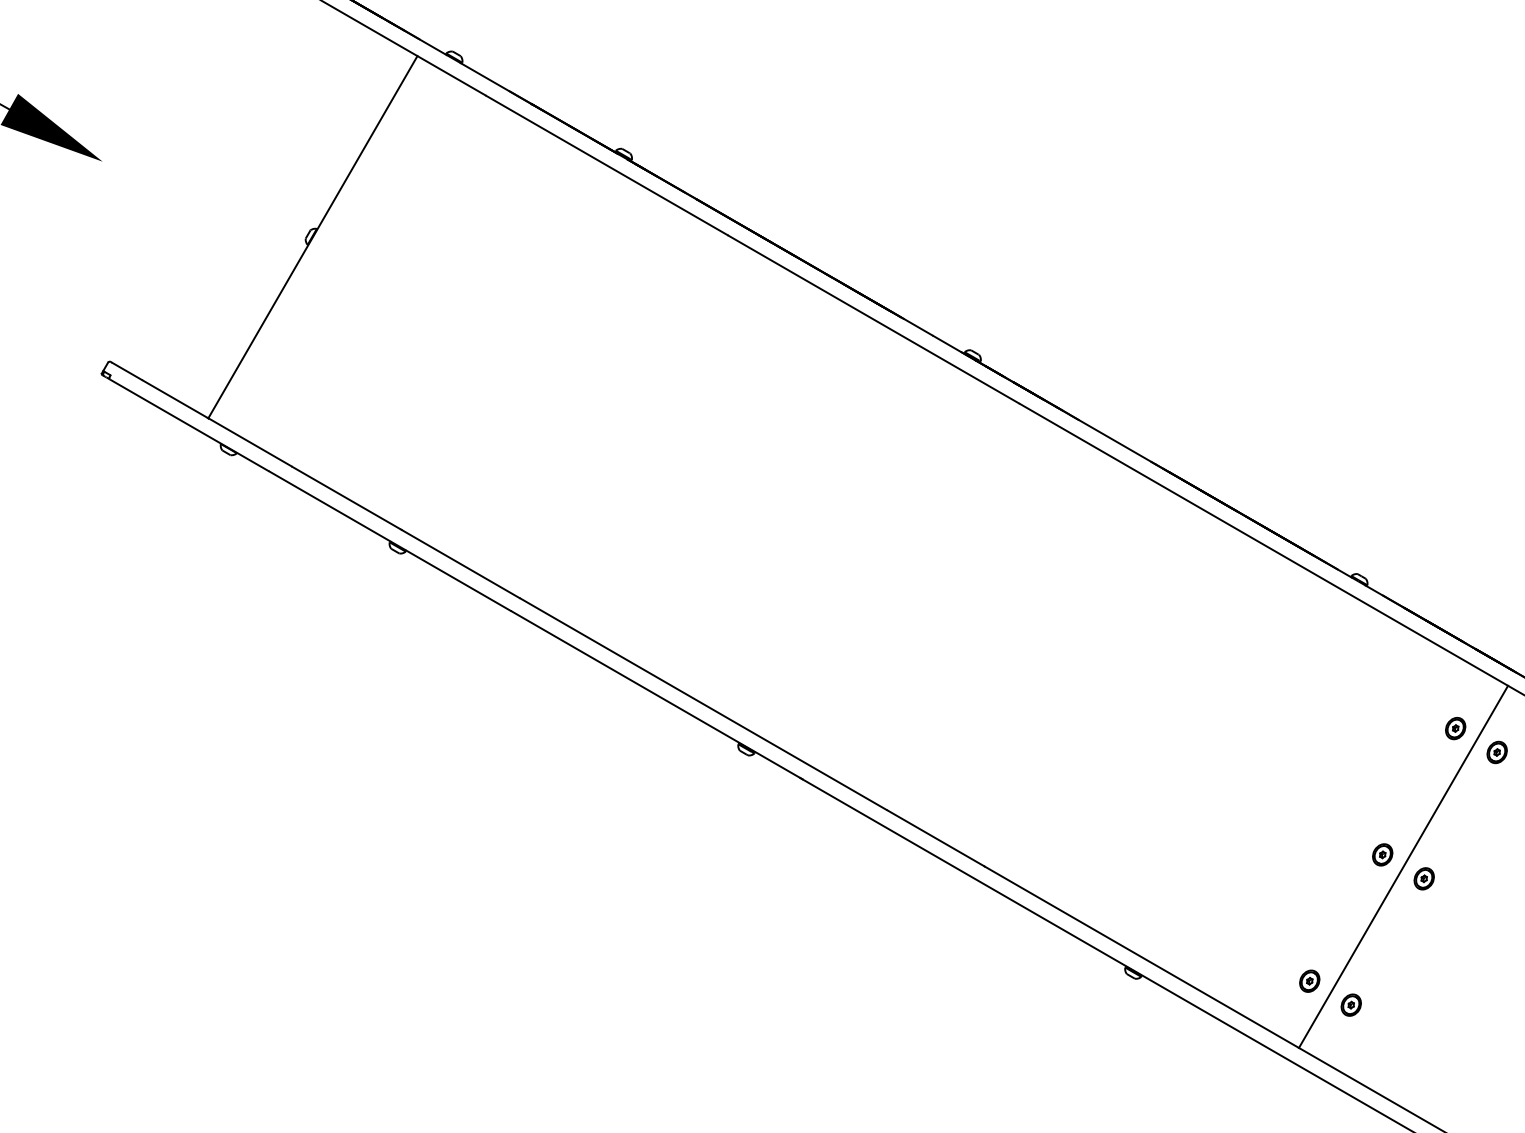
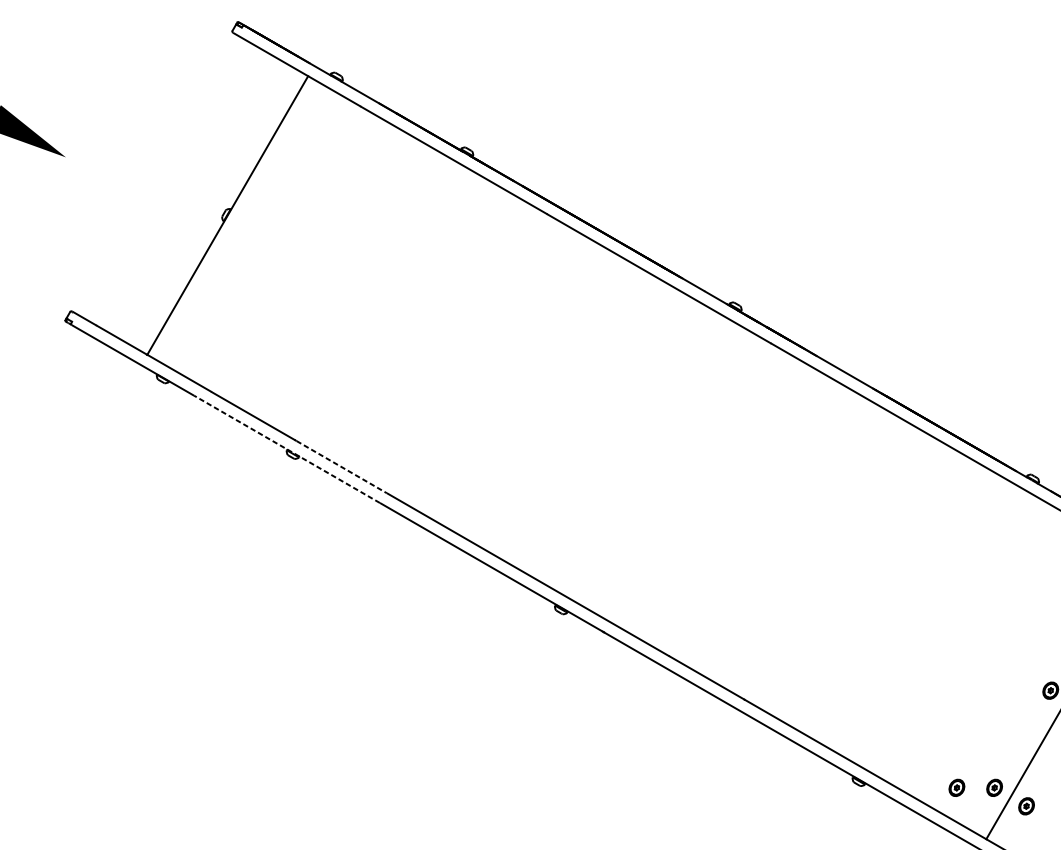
line: (389, 540) -> (286, 448), solid -> dashed
line: (461, 564) -> (342, 467), solid -> dashed
part: (1260, 980) -> (956, 787), added

